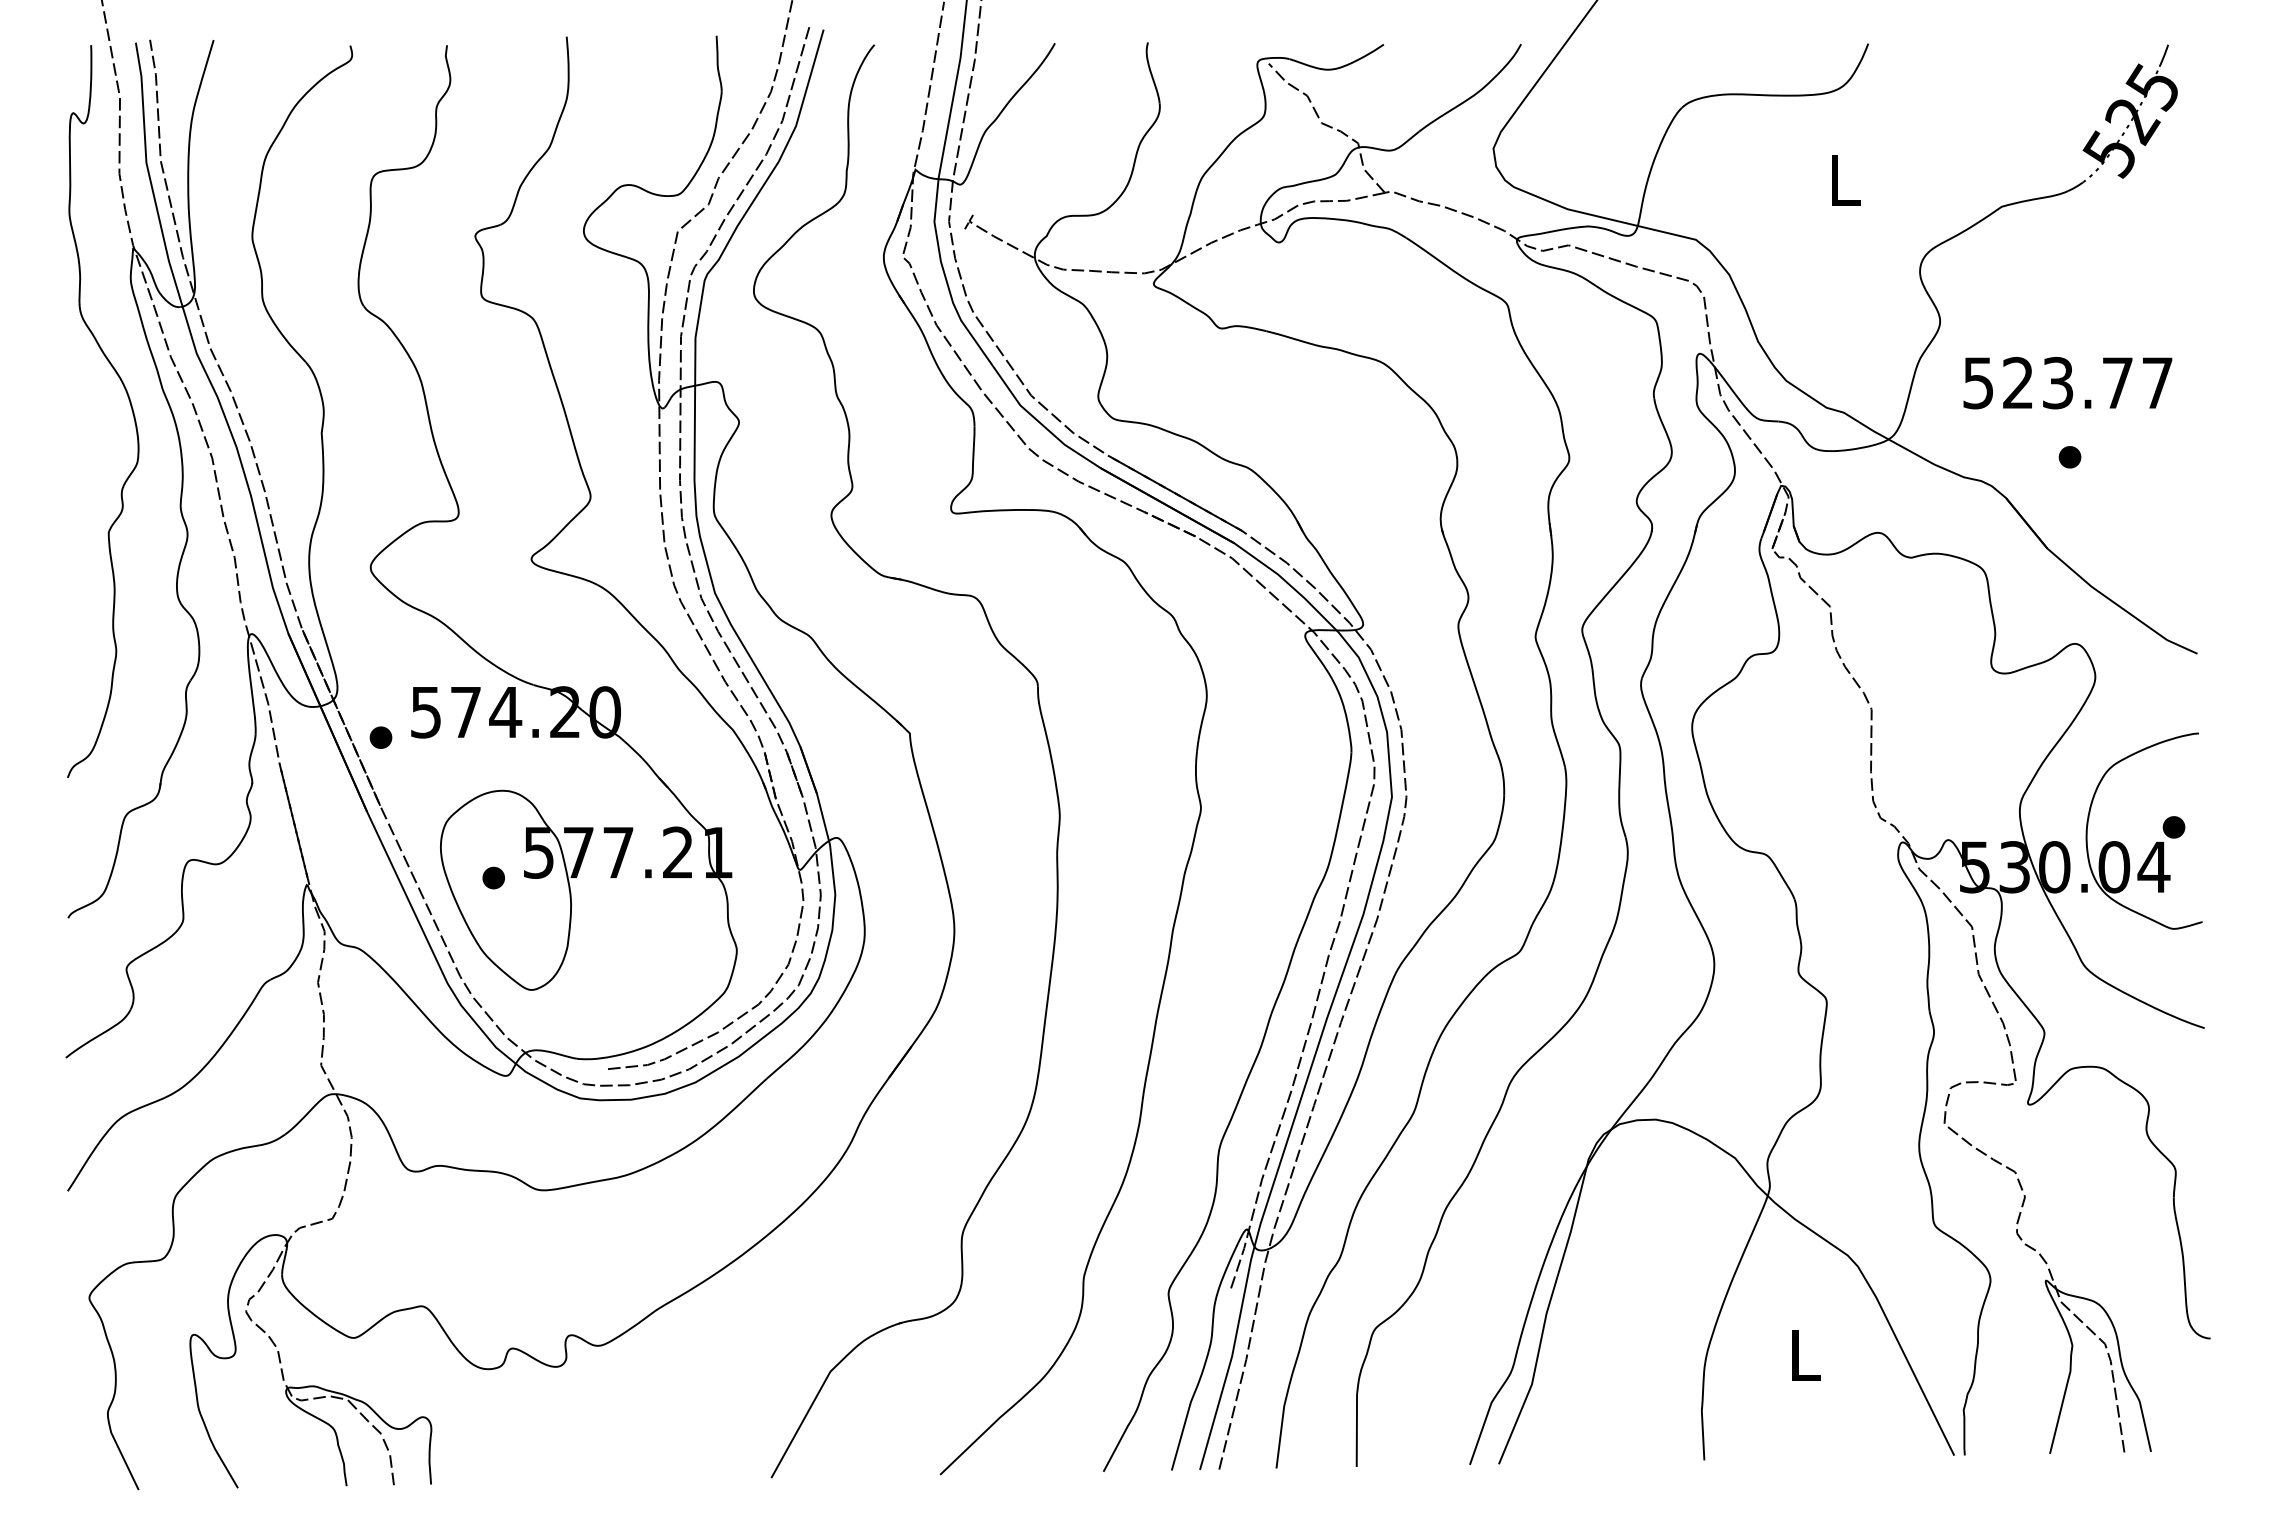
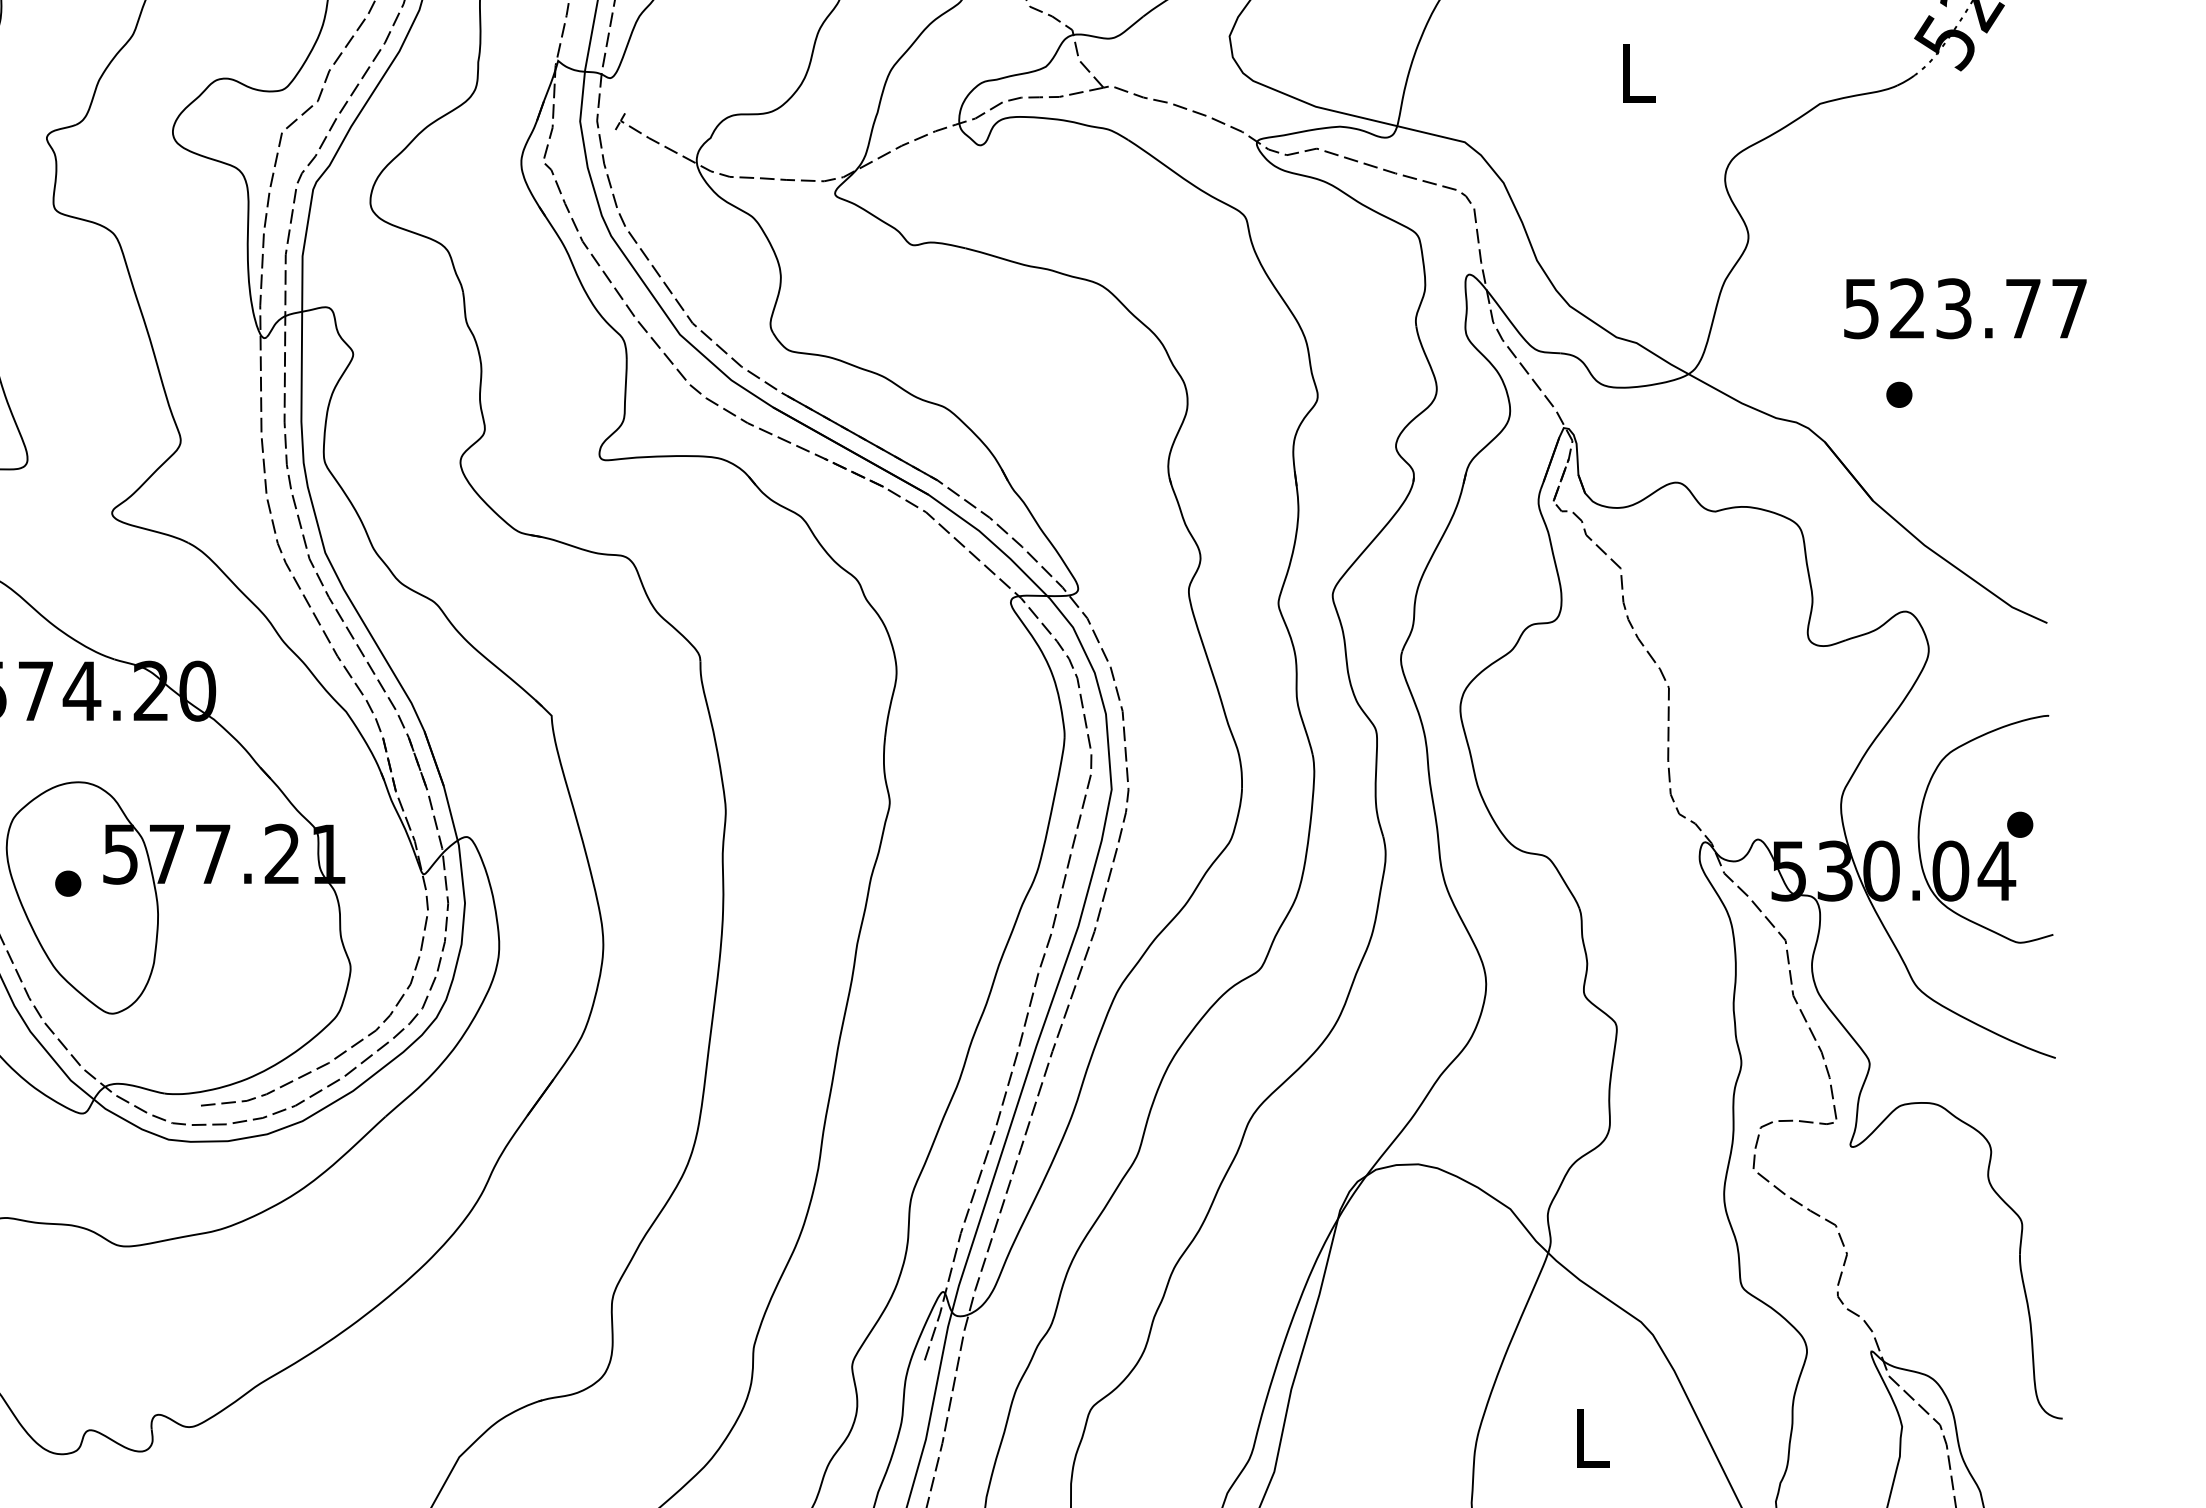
text: (2067, 383) -> (1964, 309), moved

